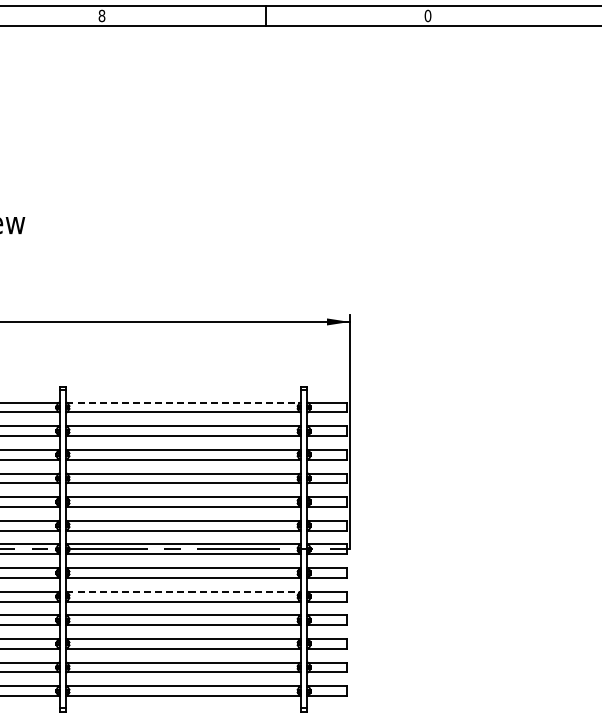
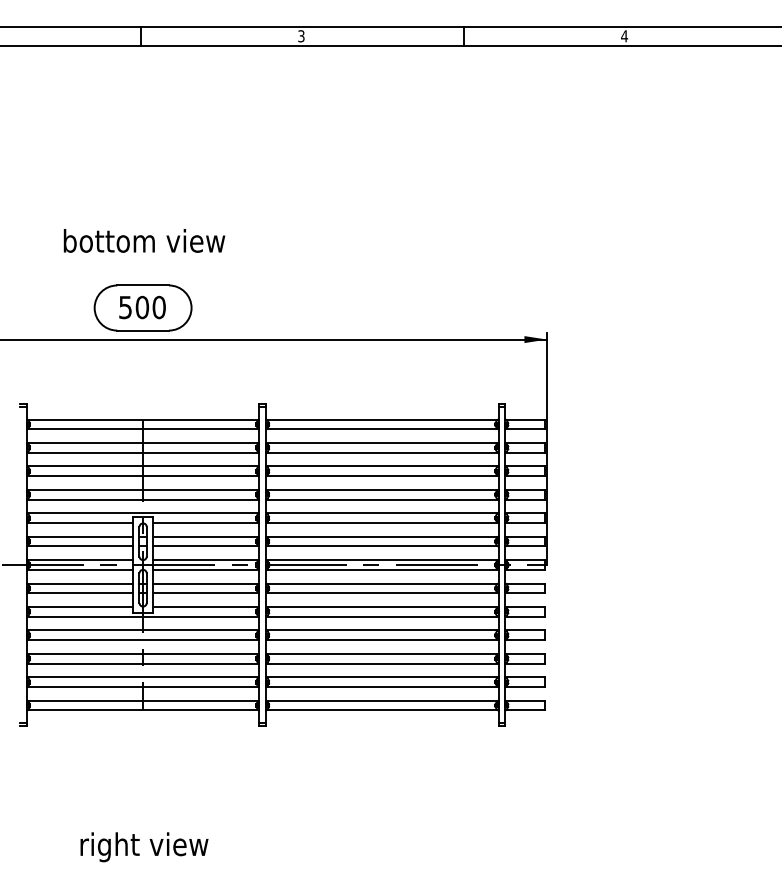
text: (102, 16) -> (301, 36), 8 -> 3
text: (427, 16) -> (624, 36), 0 -> 4
line: (183, 402) -> (382, 419), dashed -> solid
line: (183, 592) -> (382, 607), dashed -> solid

